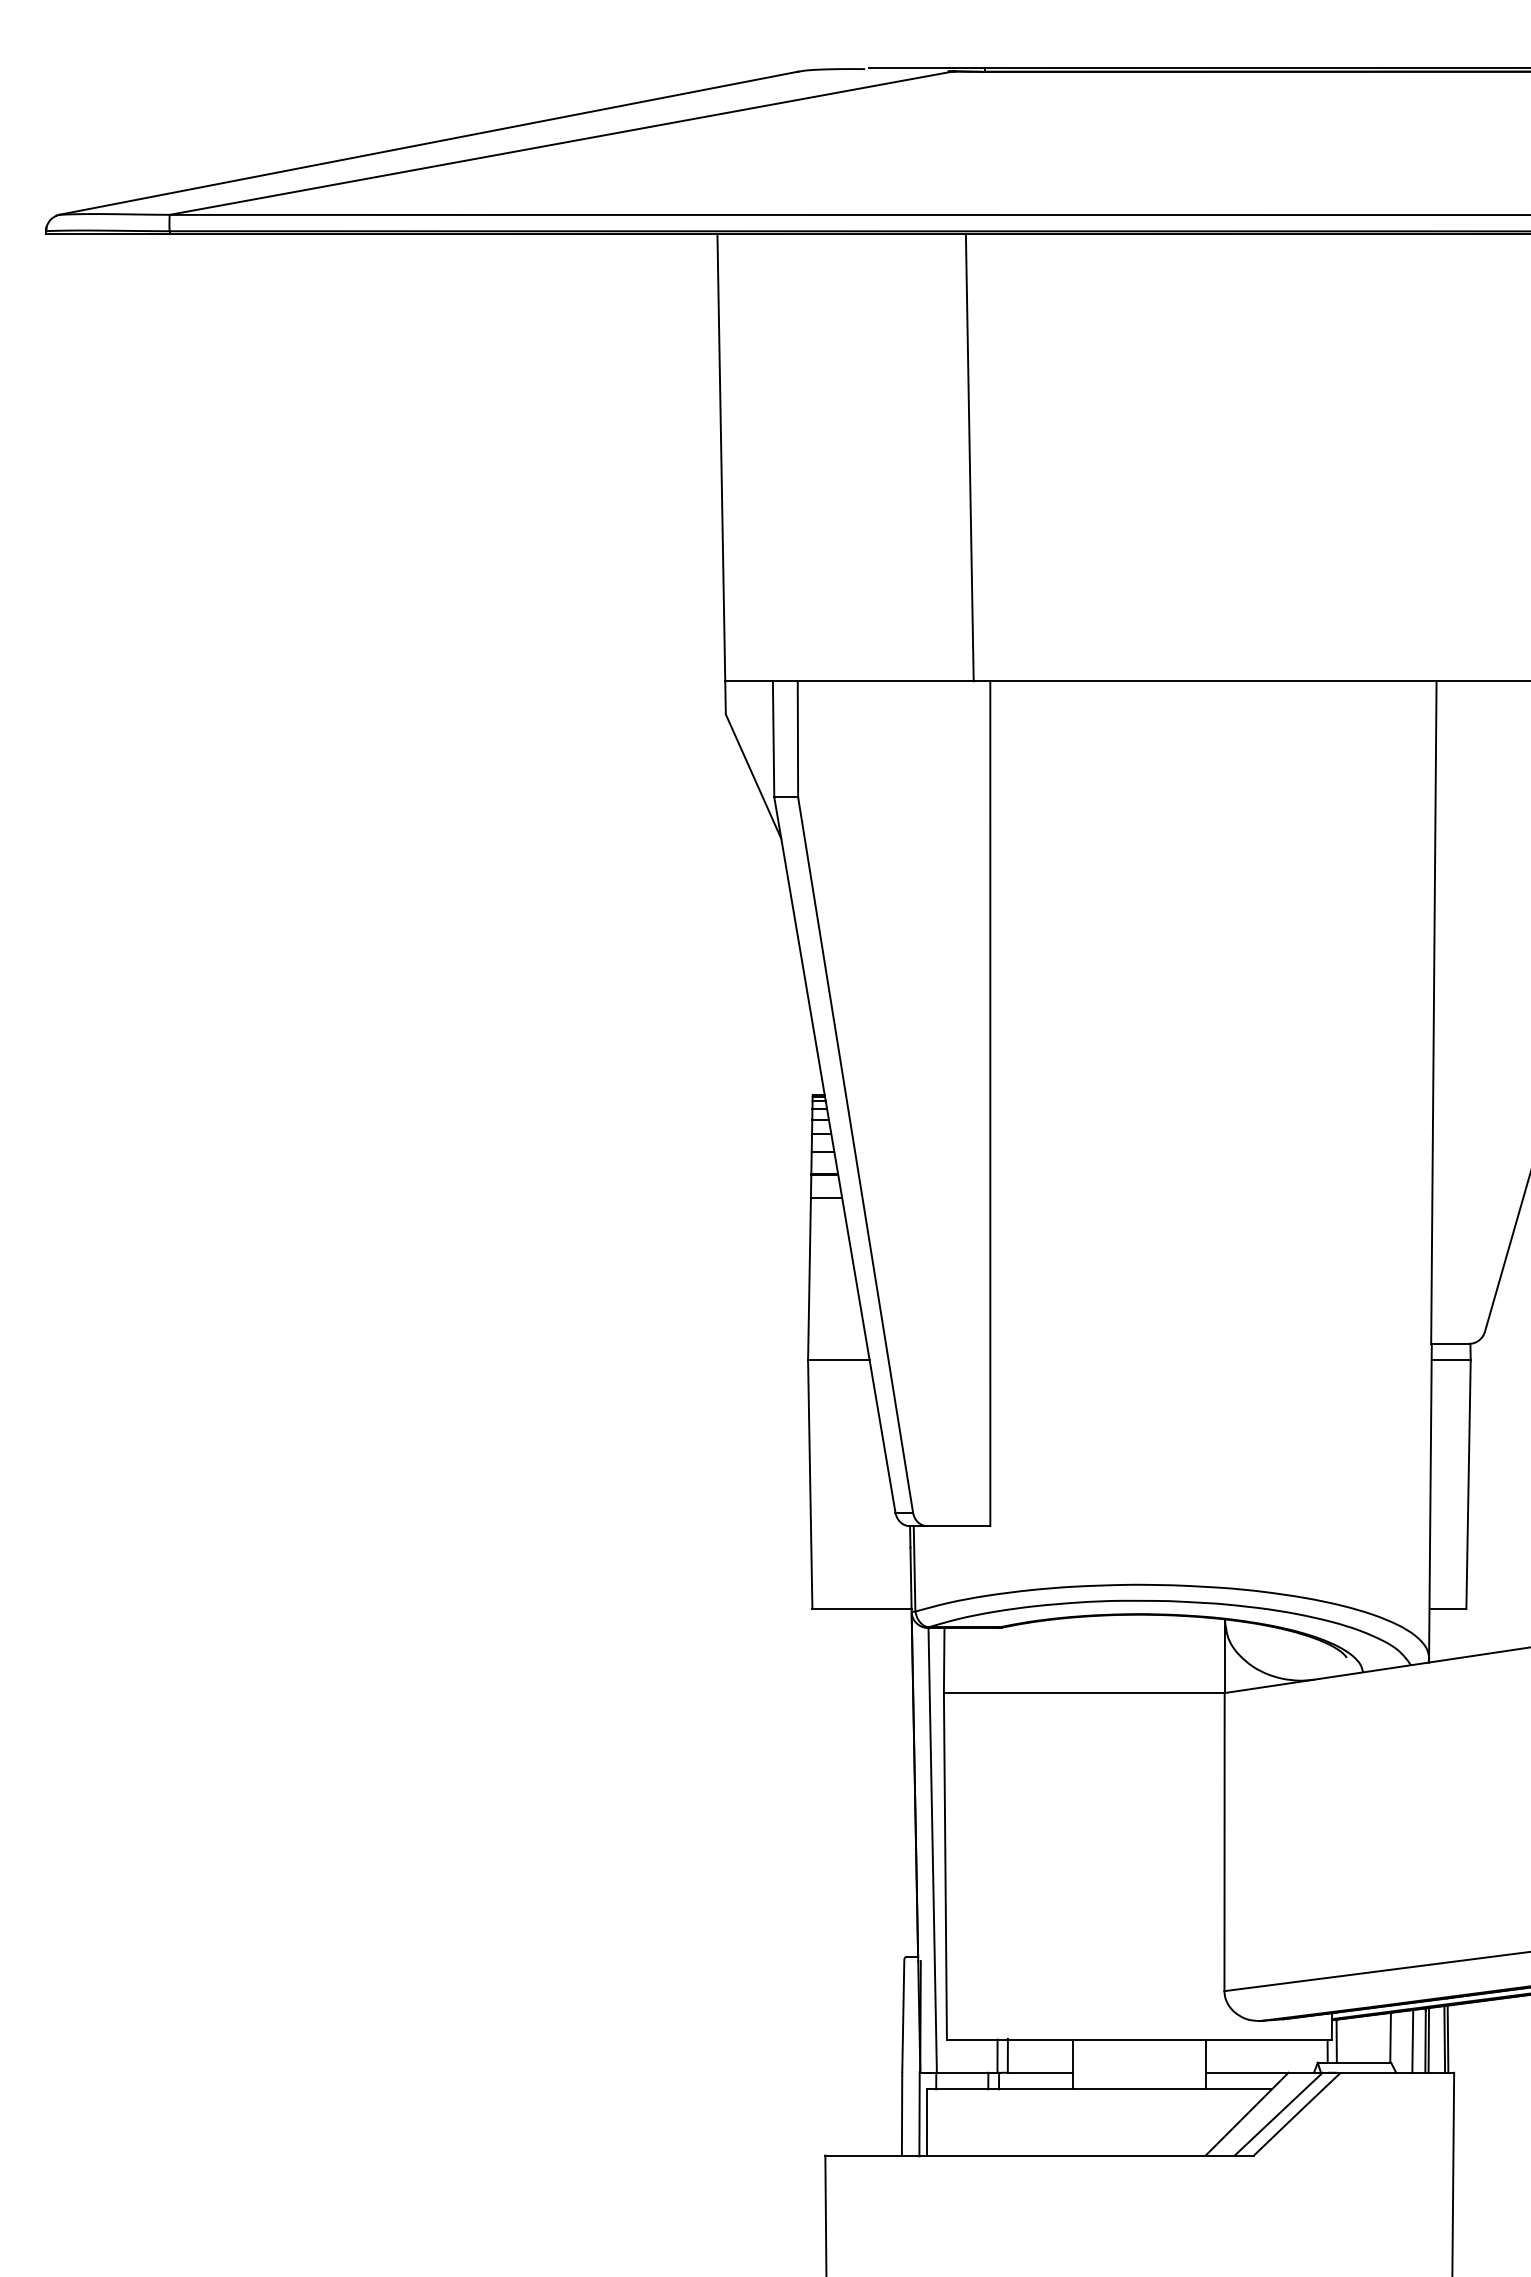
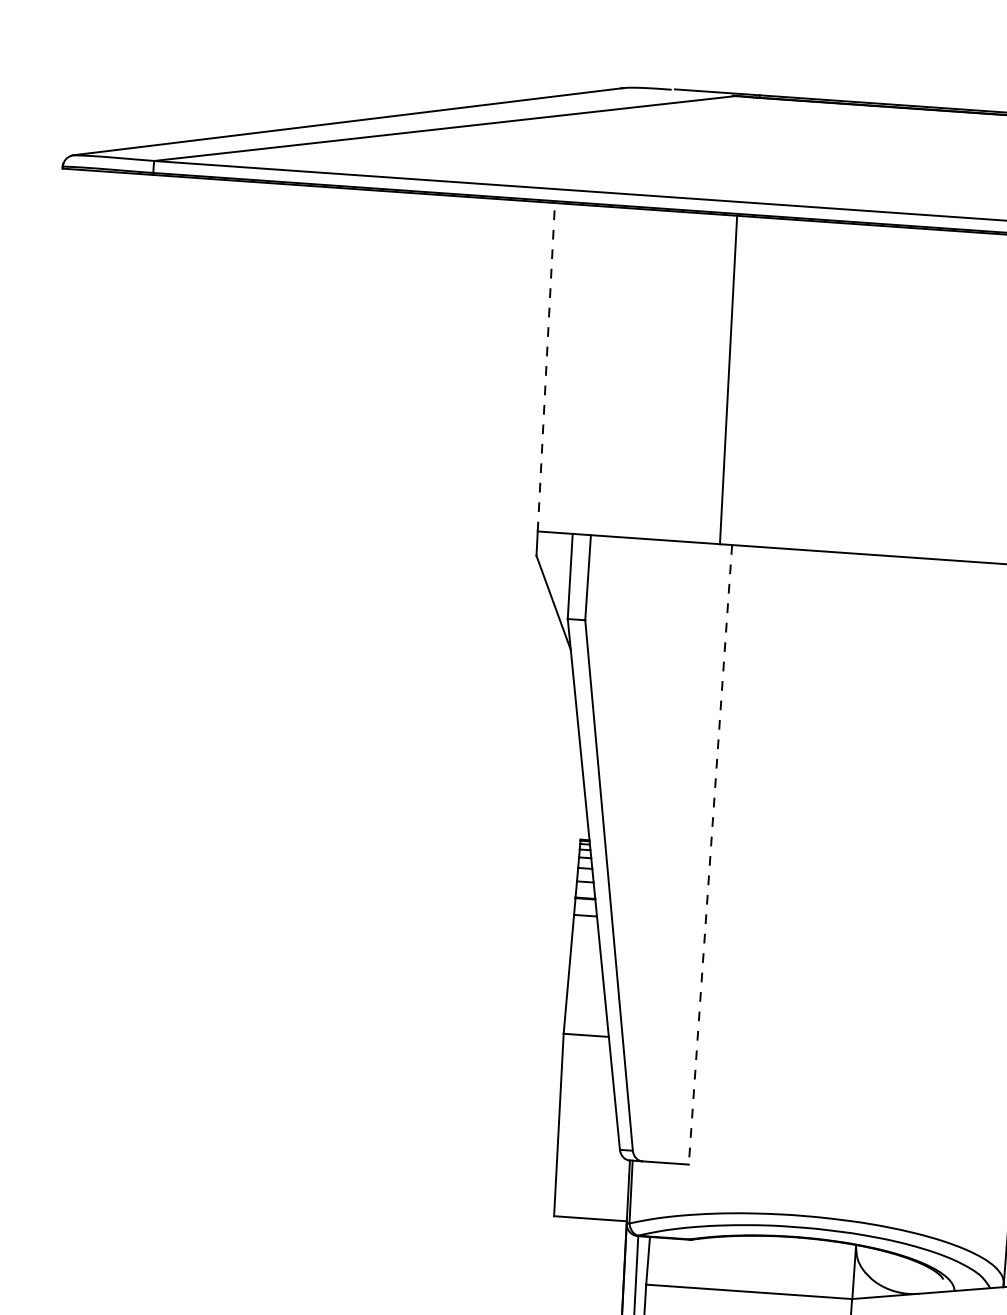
line: (721, 457) -> (546, 367), solid -> dashed
line: (990, 1104) -> (710, 855), solid -> dashed

